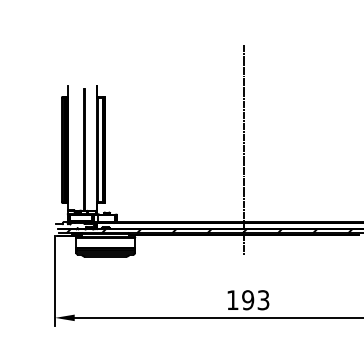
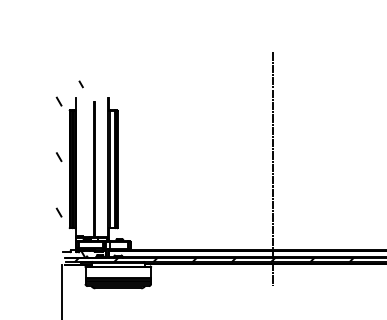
hatch: (63, 149) -> (71, 168), added

